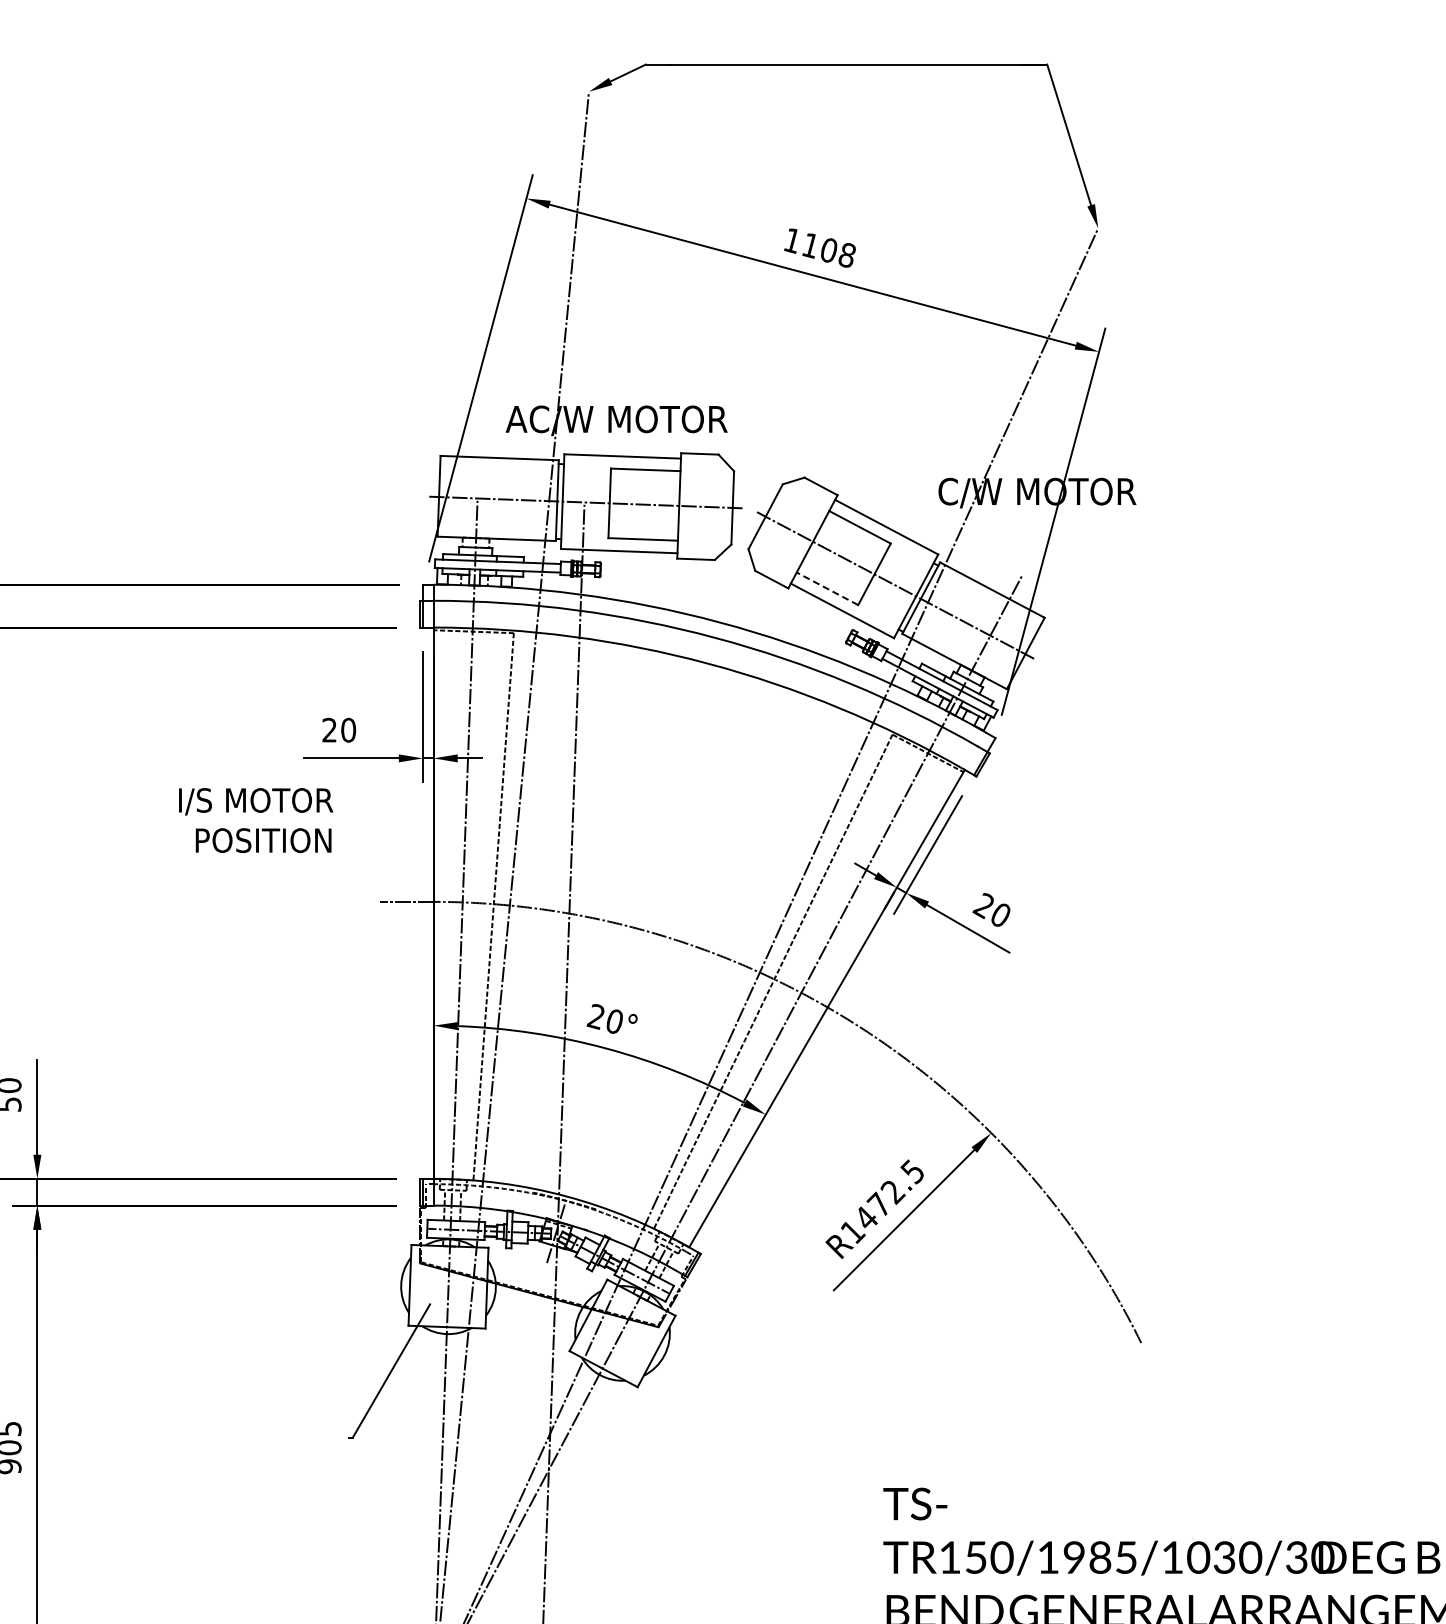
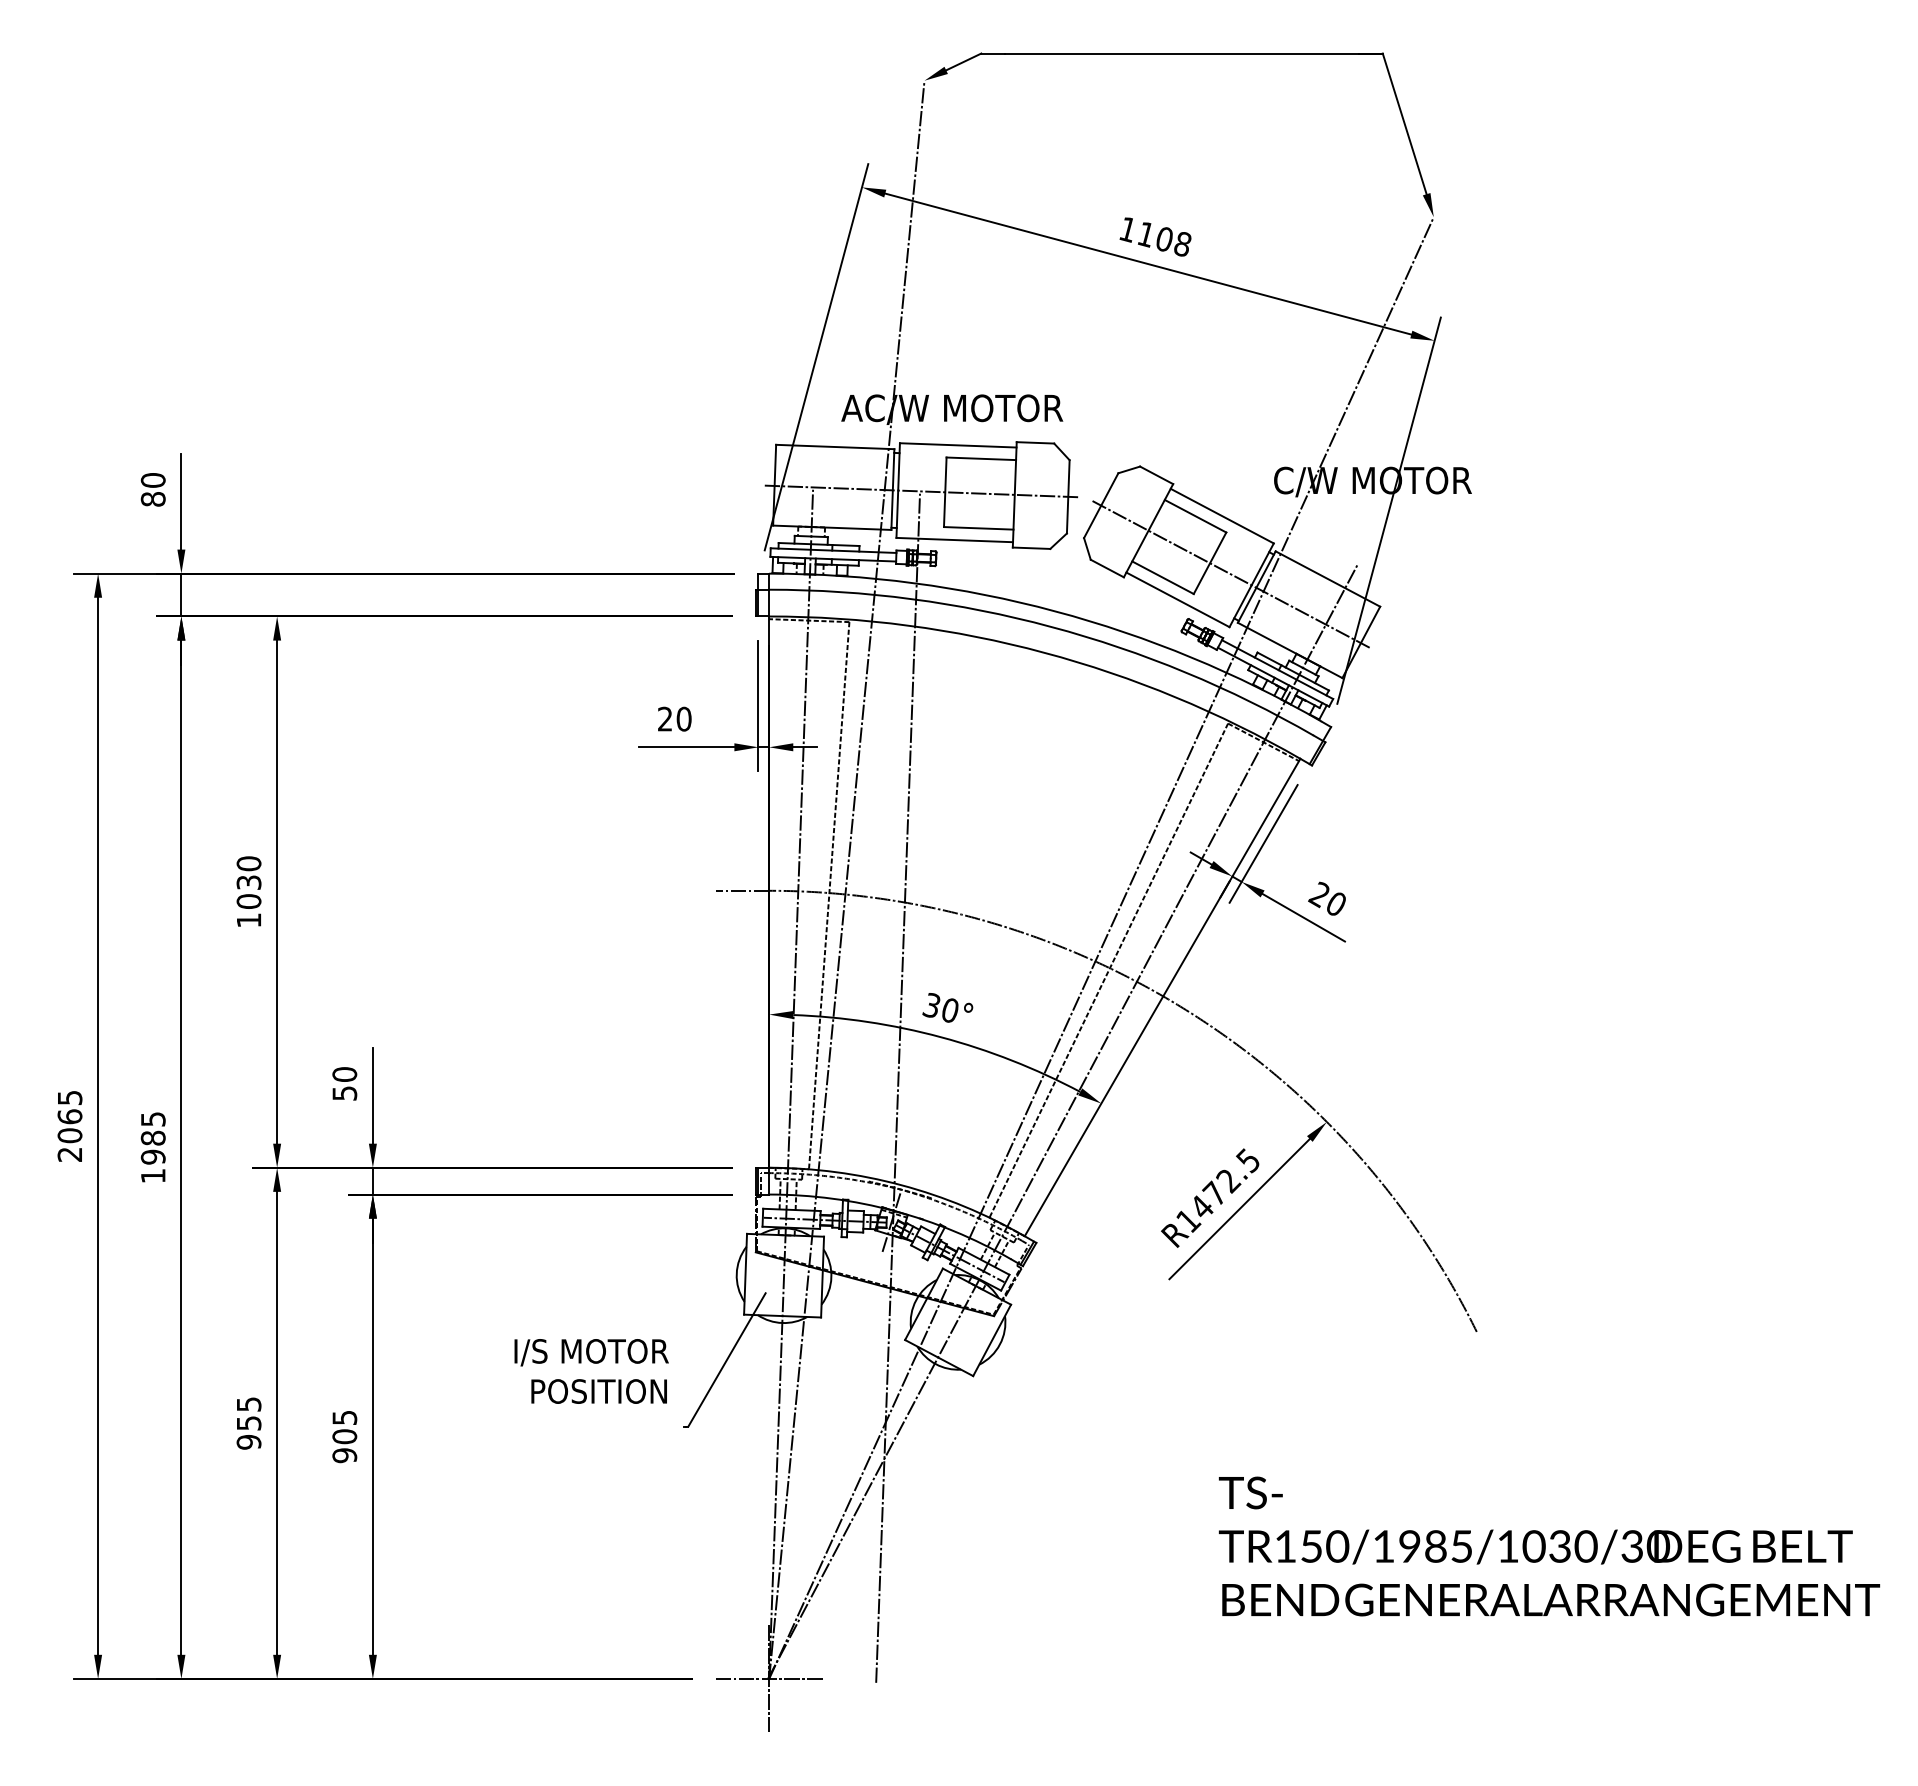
line: (827, 588) -> (1163, 577), dashed -> solid
text: (255, 820) -> (591, 1371), moved
text: (595, 1016) -> (931, 1005), 20° -> 30°

